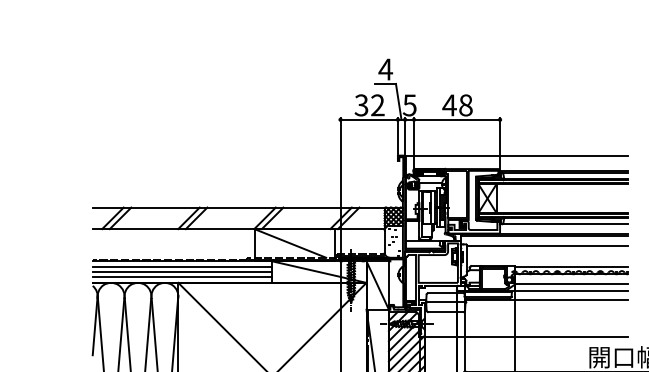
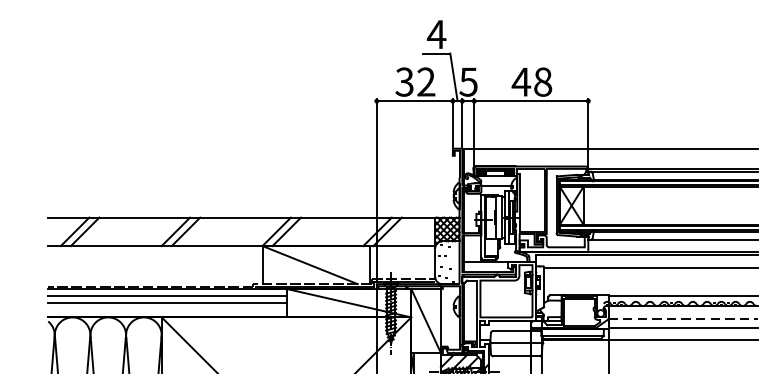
line: (182, 277) -> (167, 310), removed
line: (572, 284) -> (684, 319), solid -> dashed

